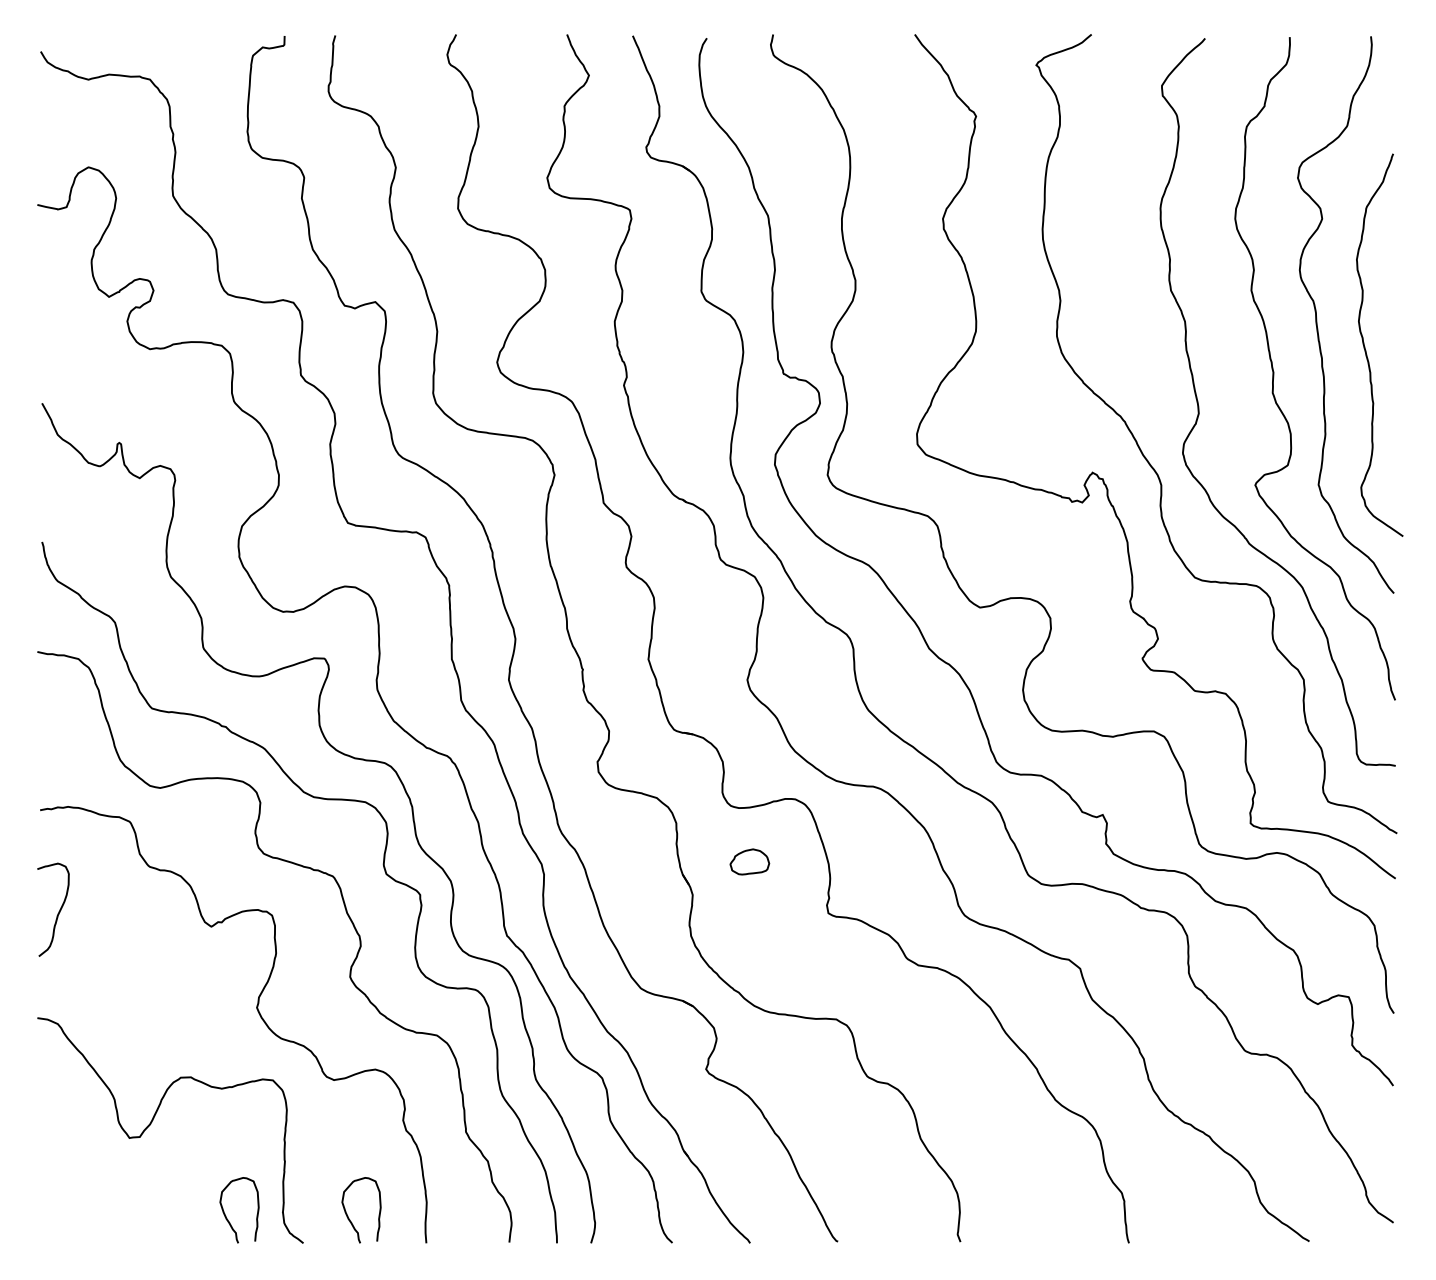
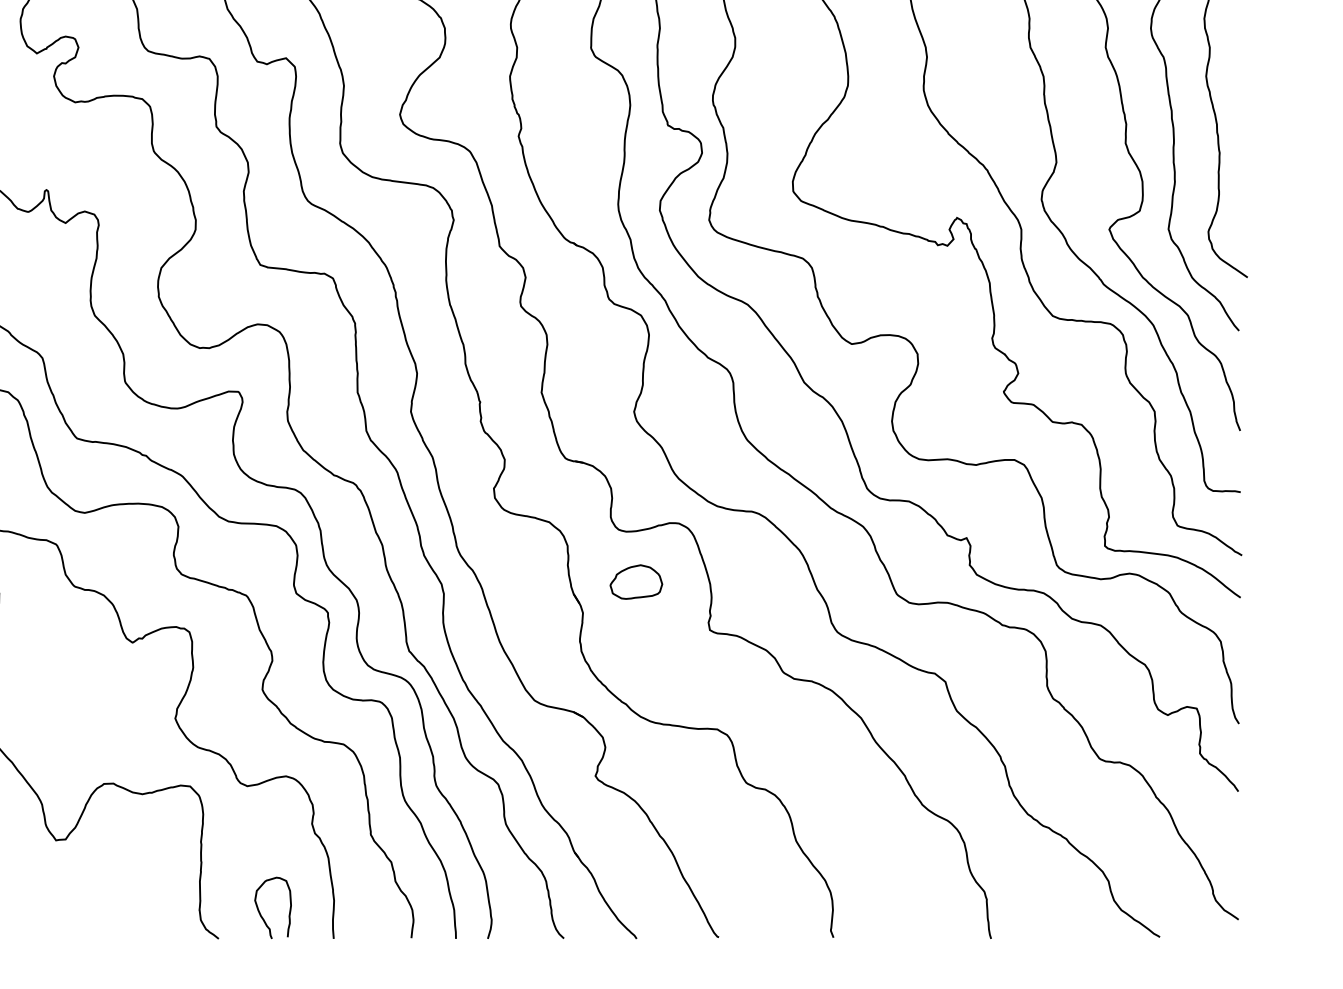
part: (749, 861) -> (636, 581), size x1.43
curve: (228, 1219) -> (148, 916), removed

